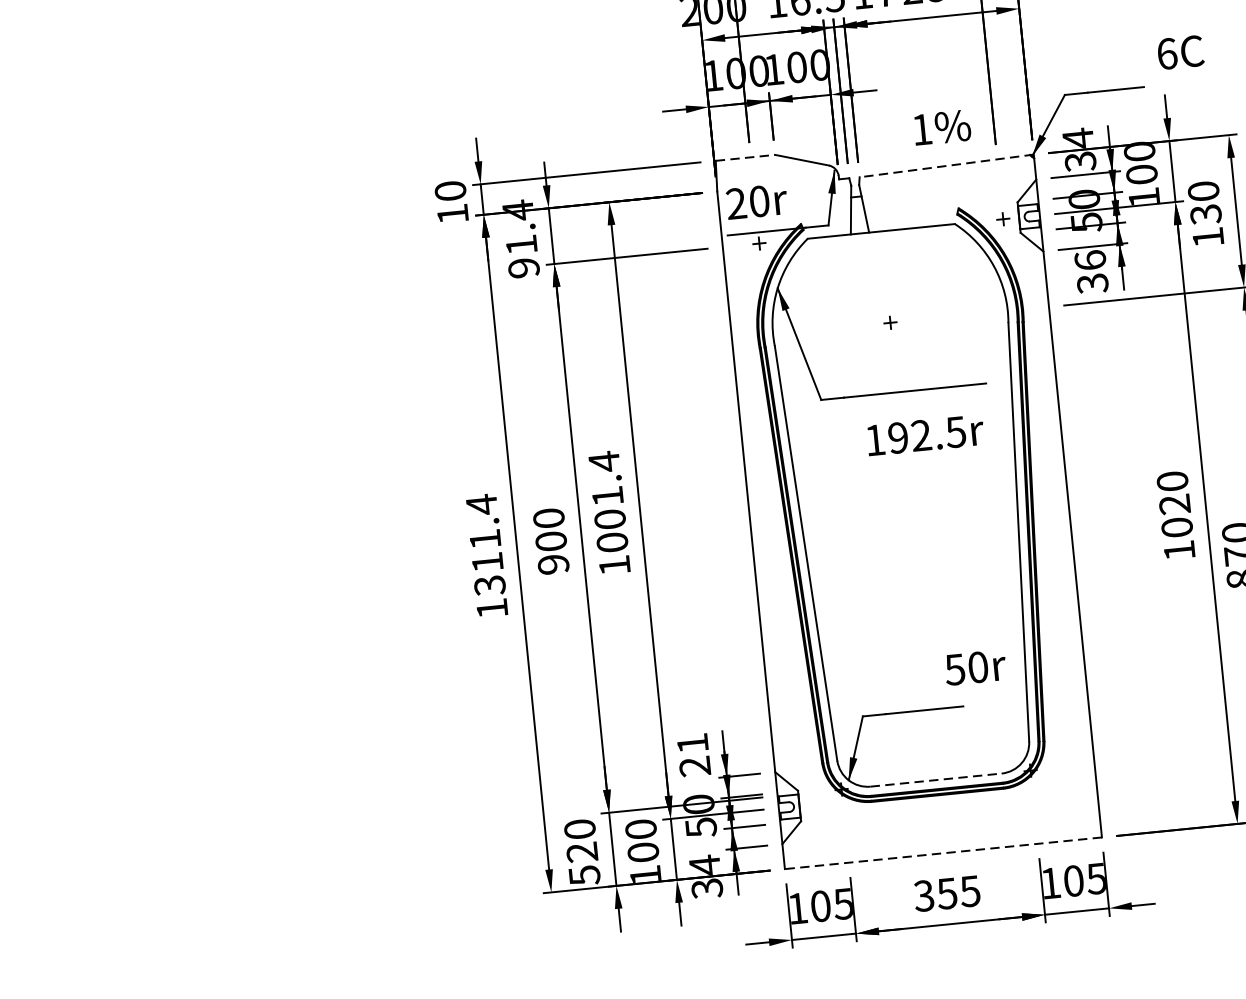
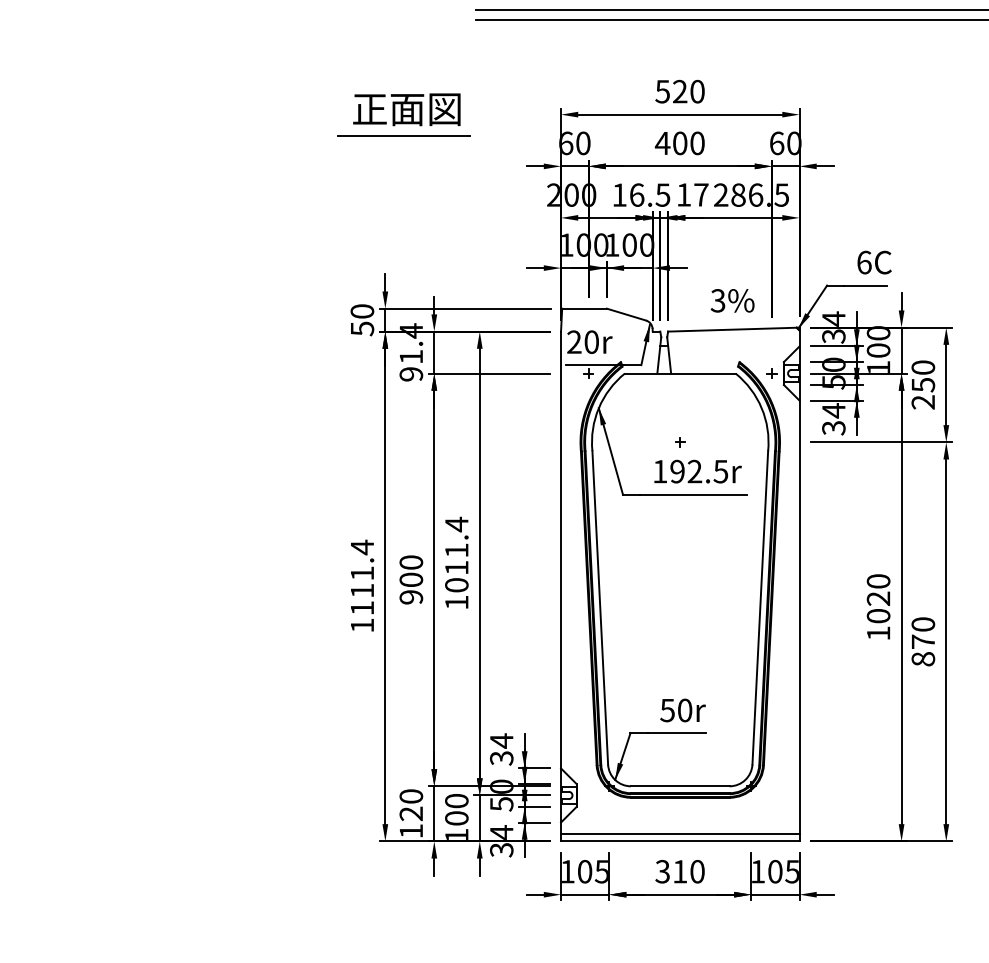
text: (1180, 52) -> (874, 262), moved
text: (921, 129) -> (717, 300), 1% -> 3%
line: (746, 157) -> (585, 308), dashed -> solid
line: (946, 165) -> (733, 329), dashed -> solid
text: (452, 213) -> (362, 328), 10 -> 50
text: (1205, 225) -> (922, 393), 130 -> 250
text: (1089, 260) -> (833, 410), 36 -> 34
text: (924, 435) -> (697, 471), moved
text: (609, 518) -> (456, 567), 1001.4 -> 1011.4
text: (490, 585) -> (362, 608), 1311.4 -> 1111.4
text: (974, 667) -> (682, 710), moved
text: (693, 754) -> (501, 749), 21 -> 34
line: (936, 780) -> (680, 786), dashed -> solid
line: (942, 844) -> (680, 834), added
line: (942, 853) -> (679, 841), dashed -> solid
text: (584, 875) -> (411, 831), 520 -> 120
text: (958, 892) -> (688, 871), 355 -> 310

